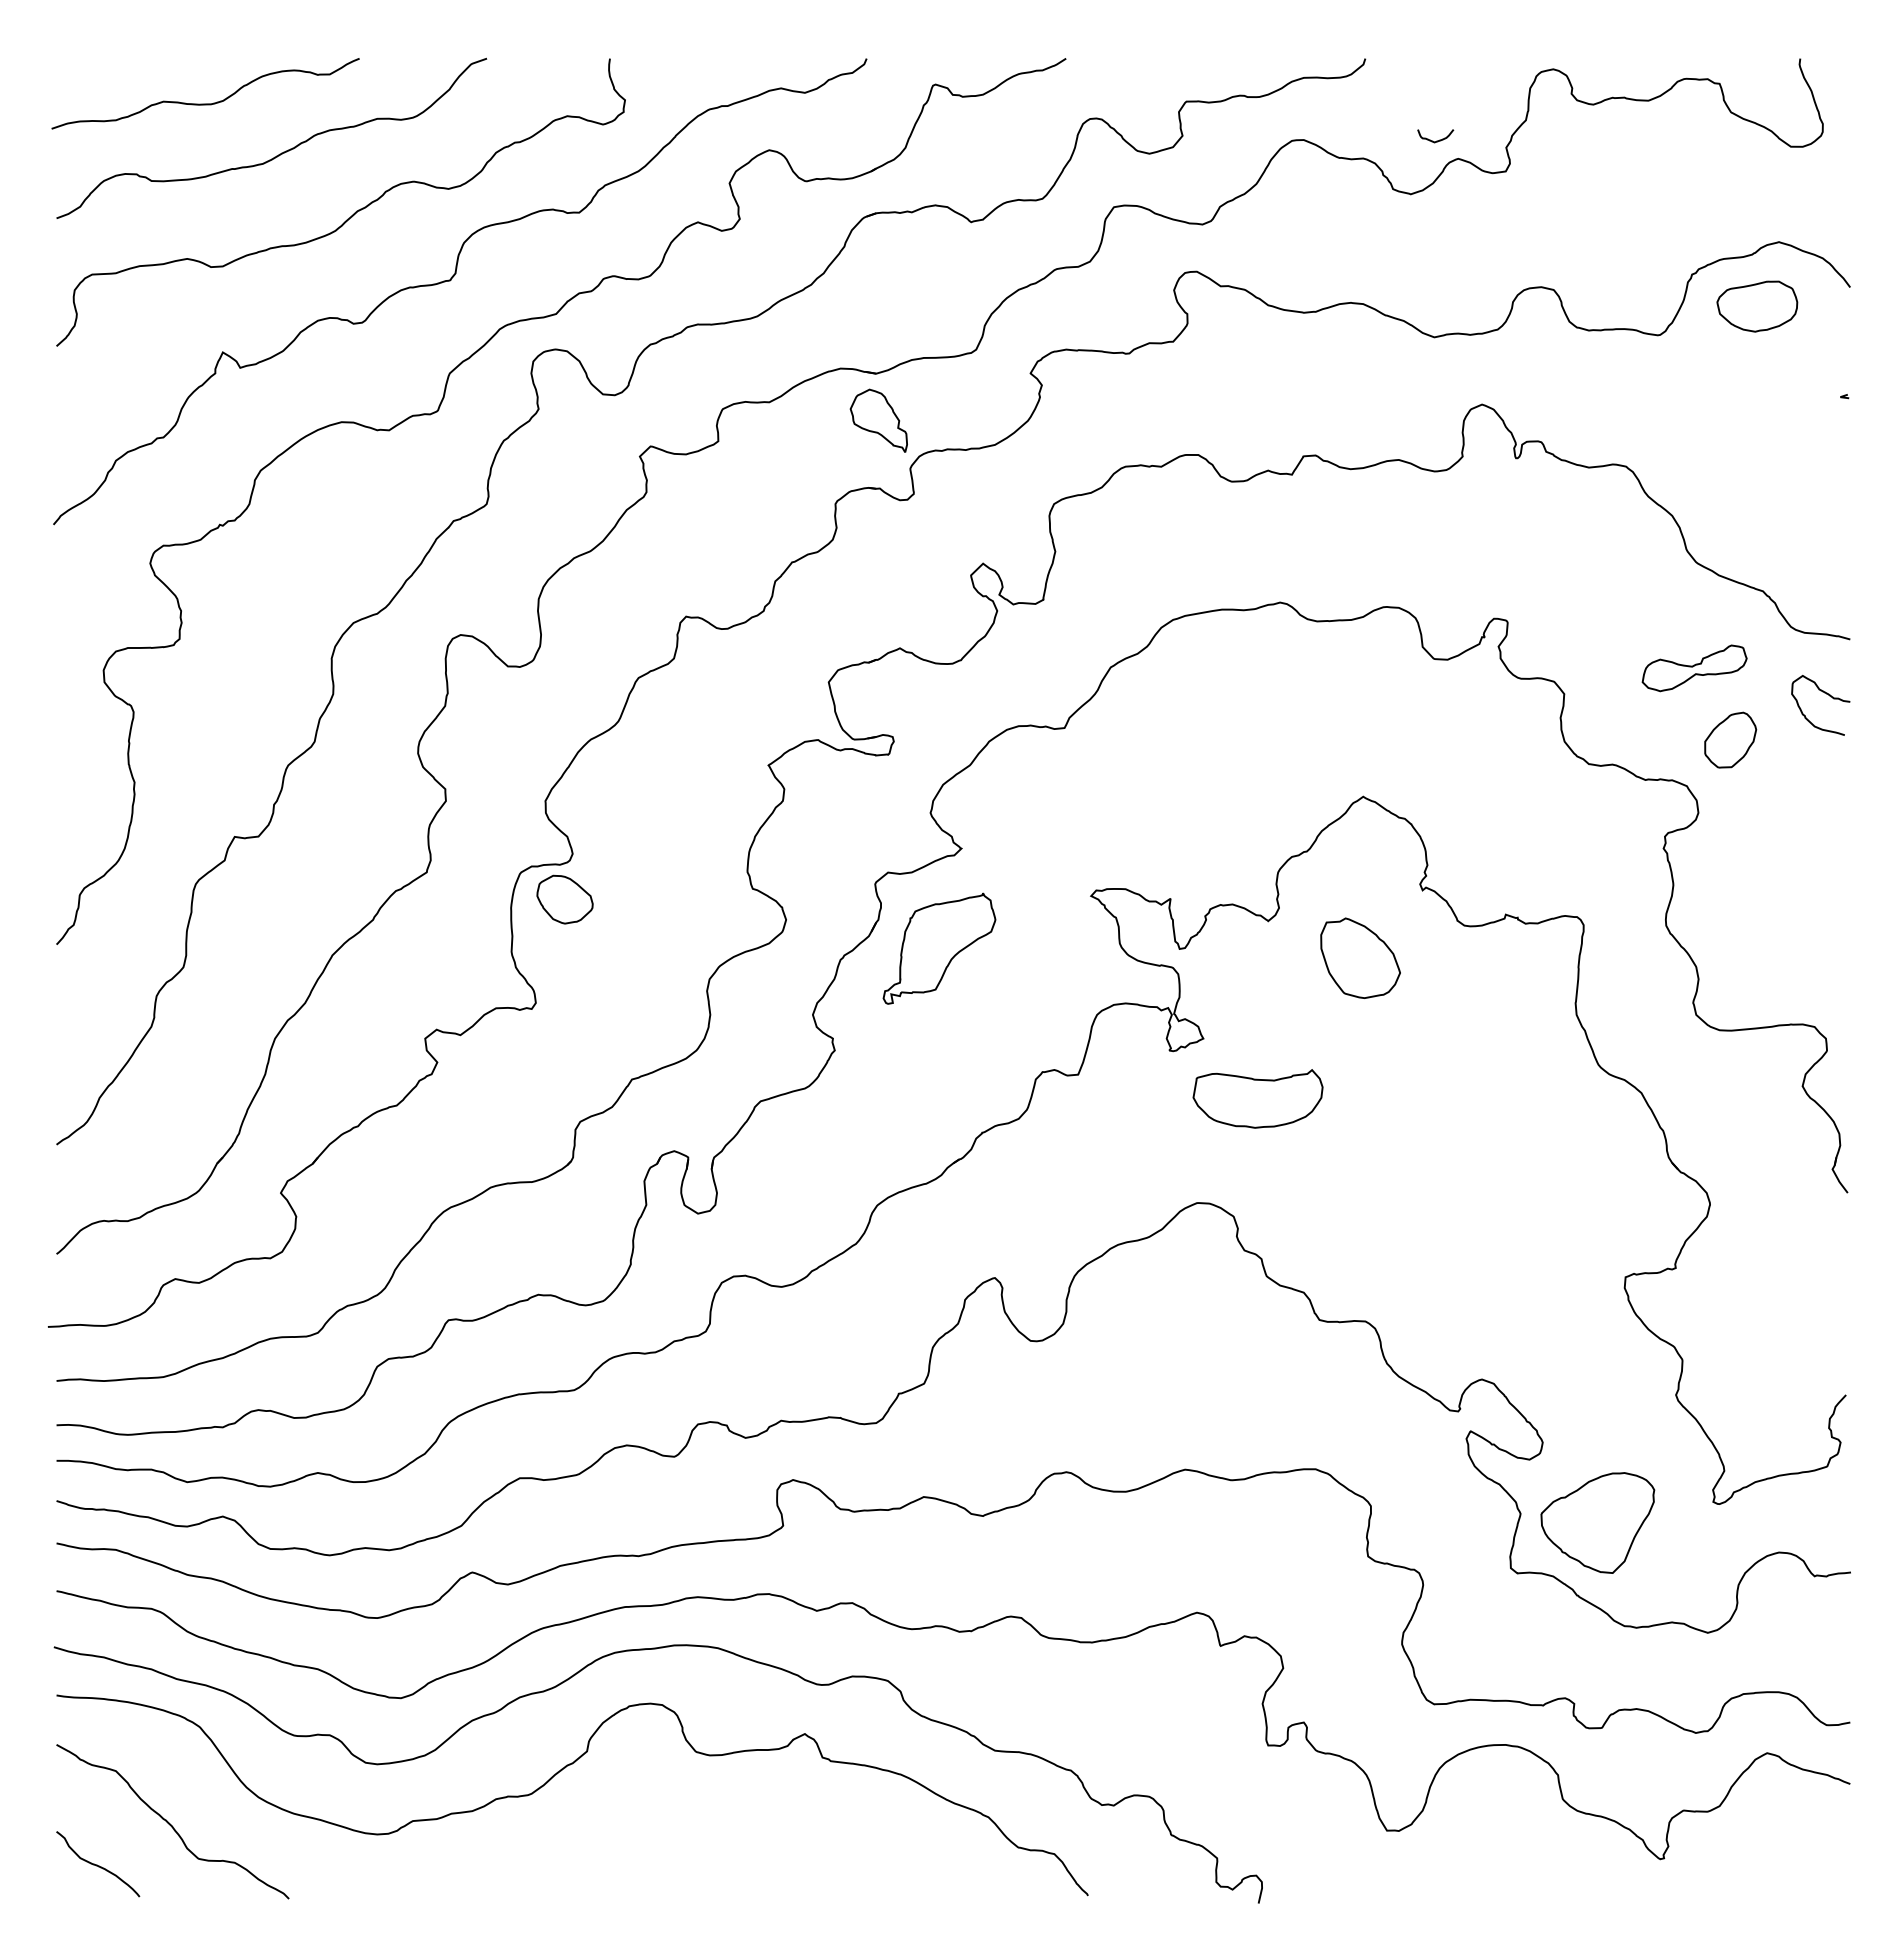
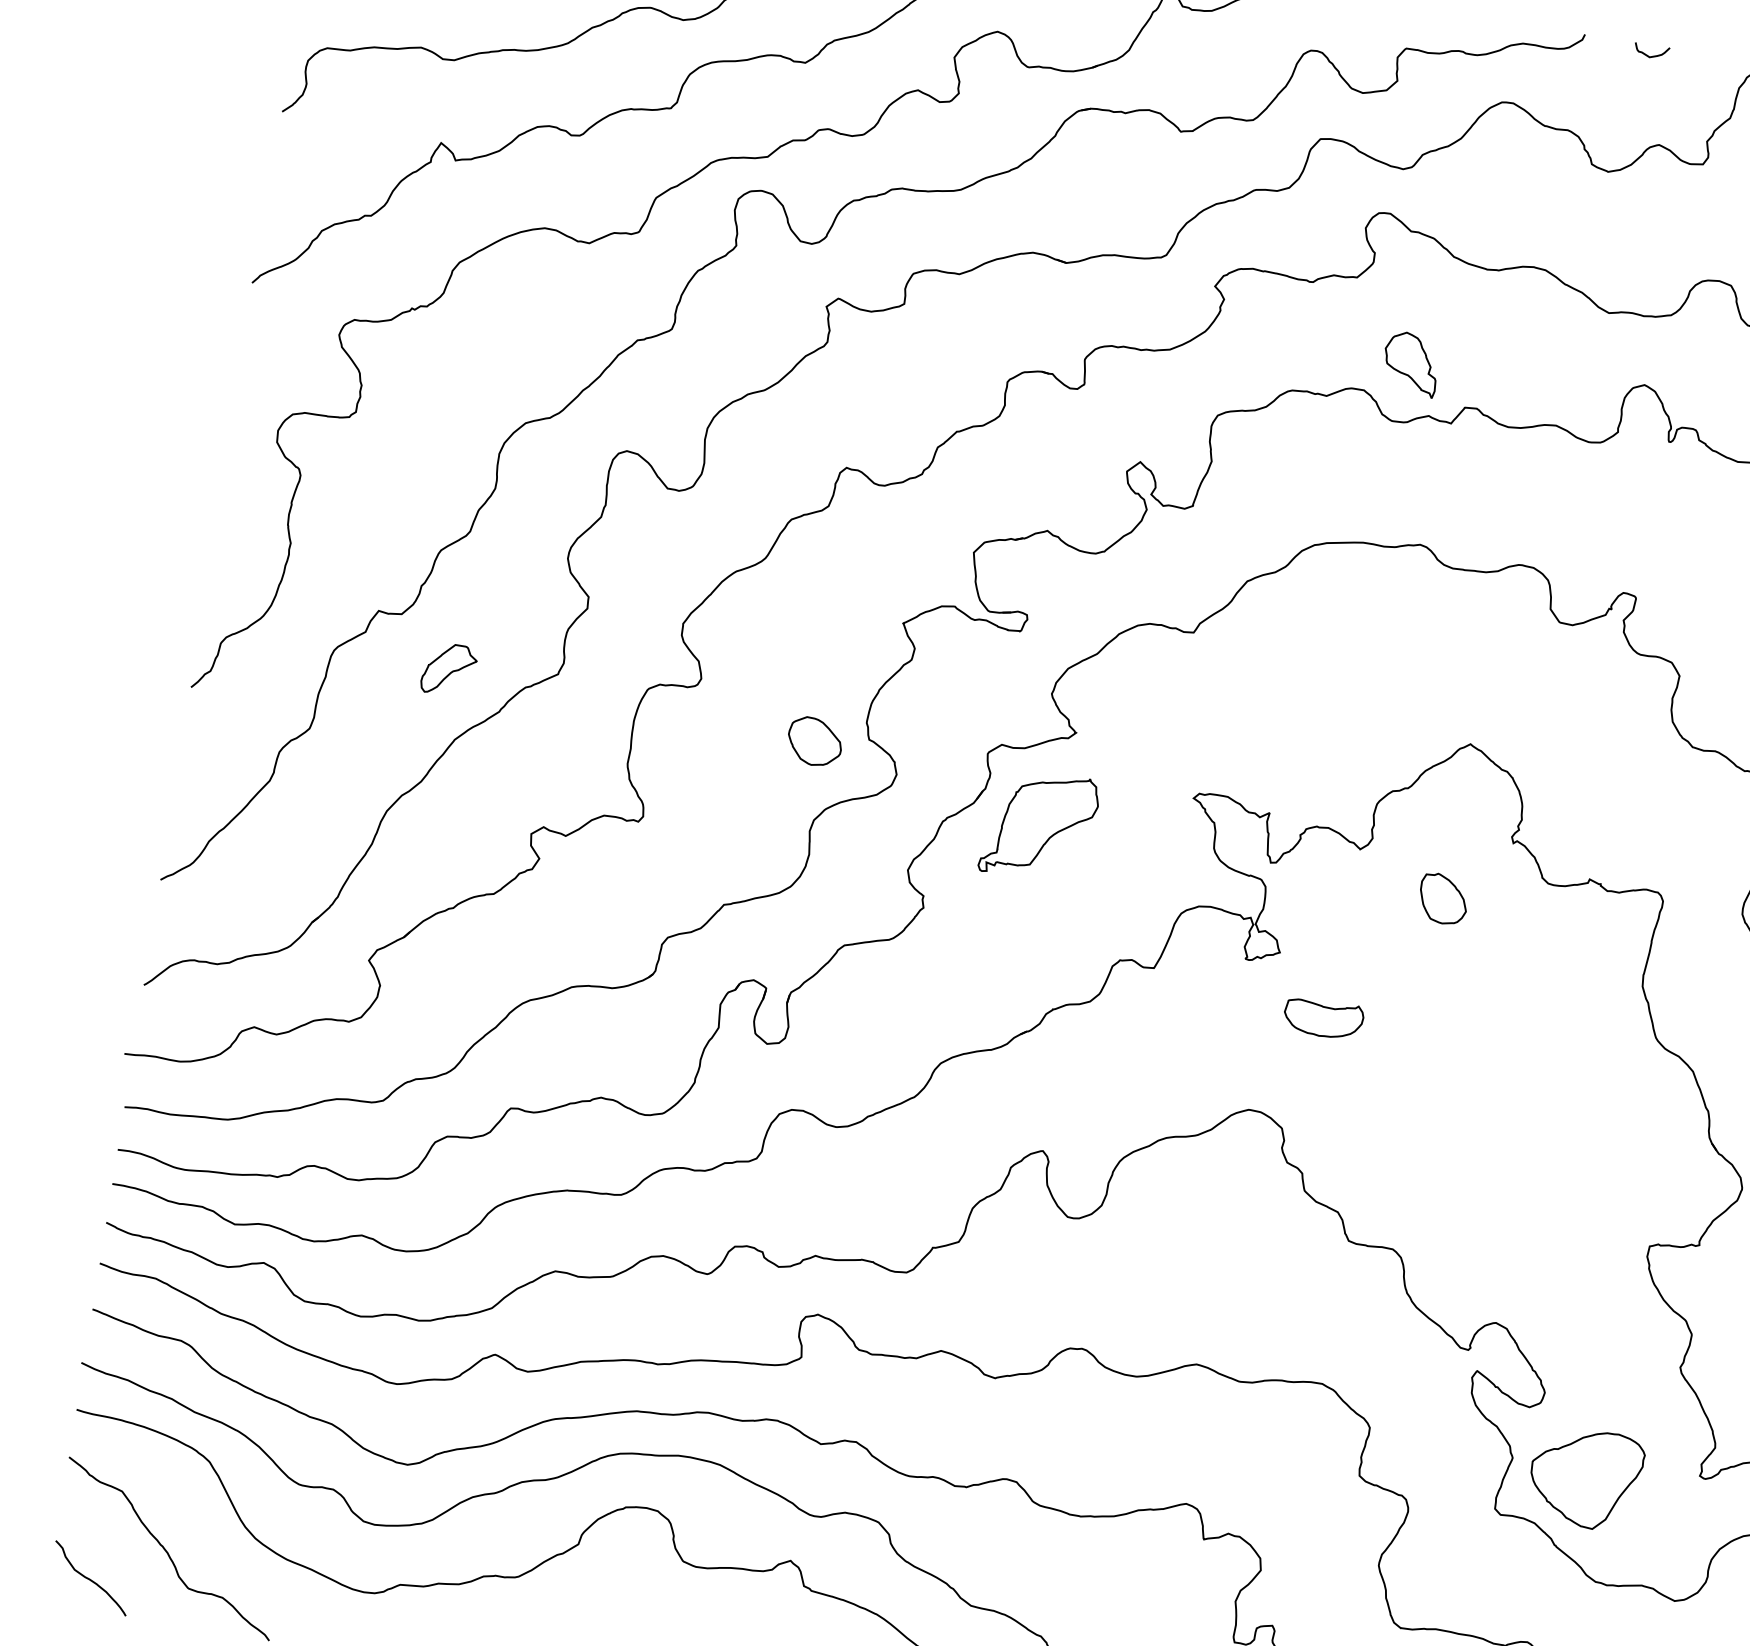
curve: (1436, 140) -> (1651, 55), moved
part: (878, 420) -> (1410, 363), moved
part: (315, 885) -> (449, 669), added
part: (564, 899) -> (814, 741), moved
part: (1360, 957) -> (1443, 898), size x0.62
part: (1258, 1098) -> (1323, 1018), size x0.62

